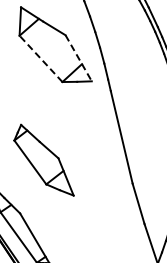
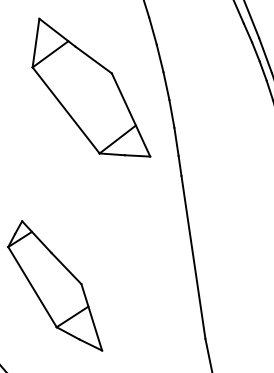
line: (41, 58) -> (66, 109), dashed -> solid
line: (78, 58) -> (130, 115), dashed -> solid

